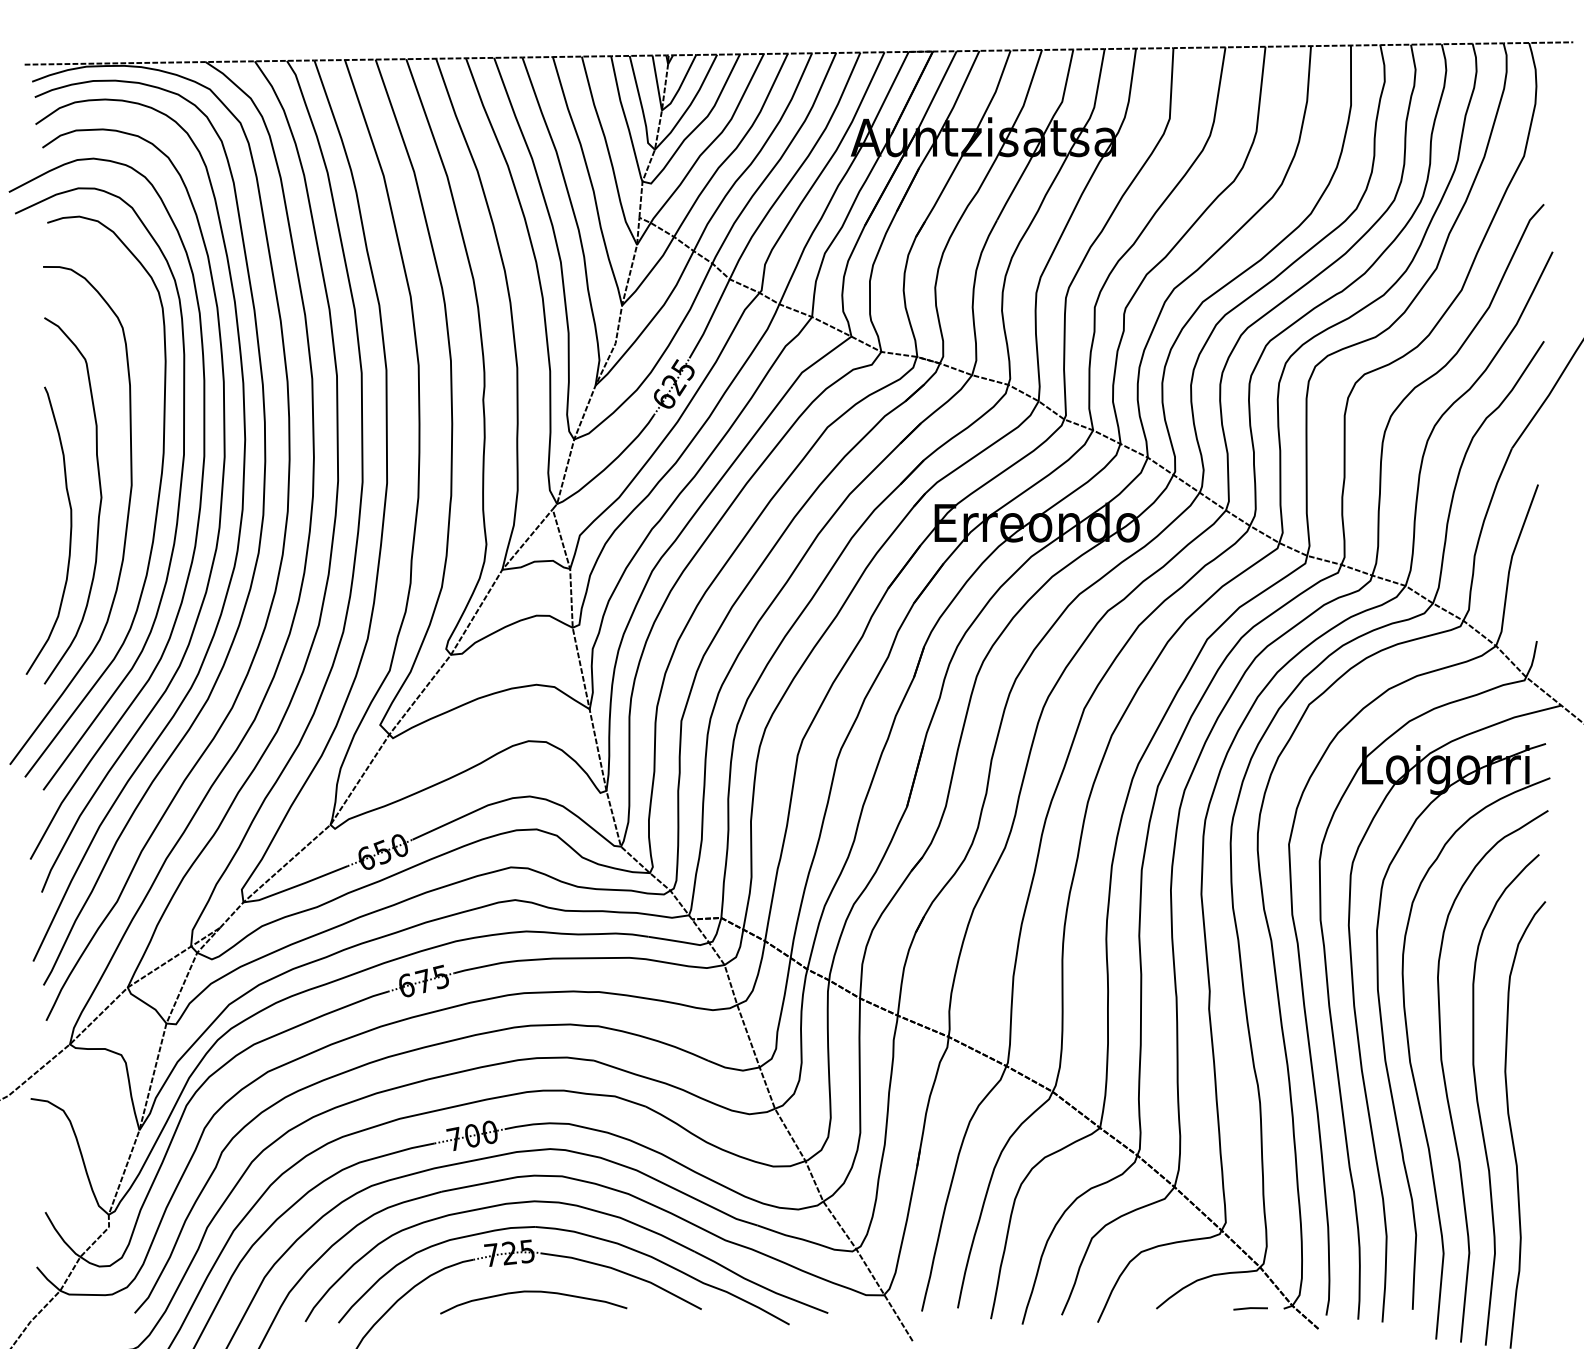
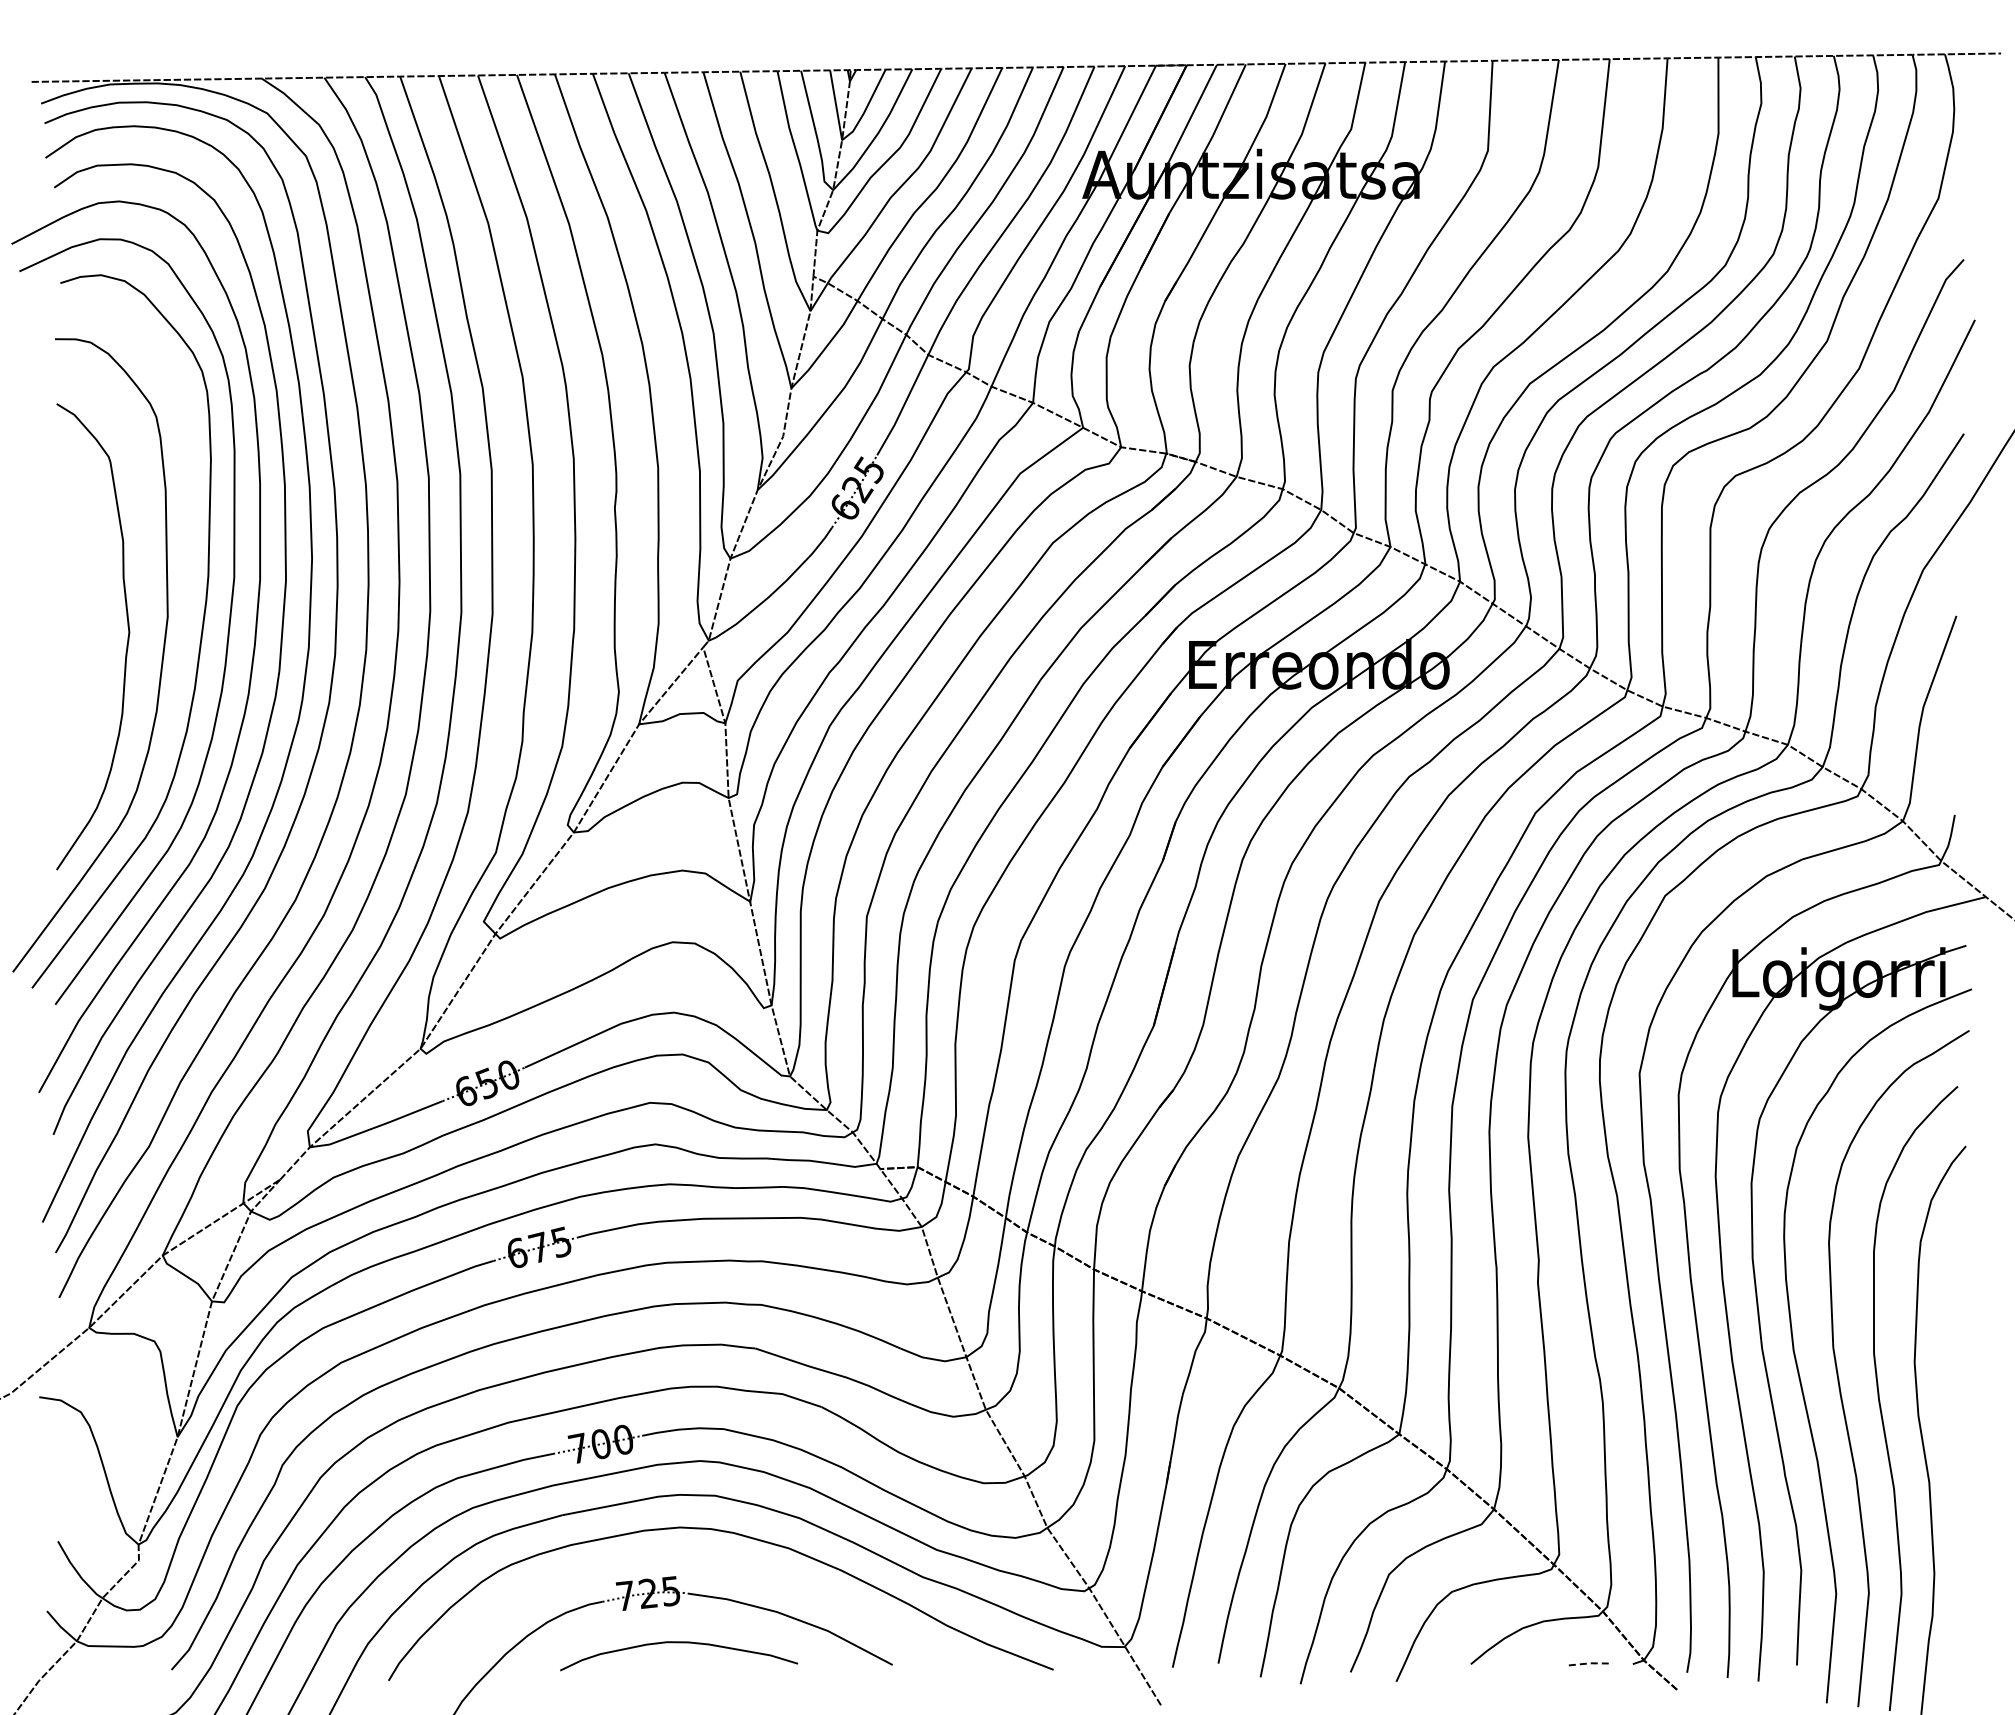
curve: (70, 530) -> (89, 674), removed
part: (569, 1231) -> (724, 1566), removed
line: (1250, 1308) -> (1590, 1663), solid -> dashed

